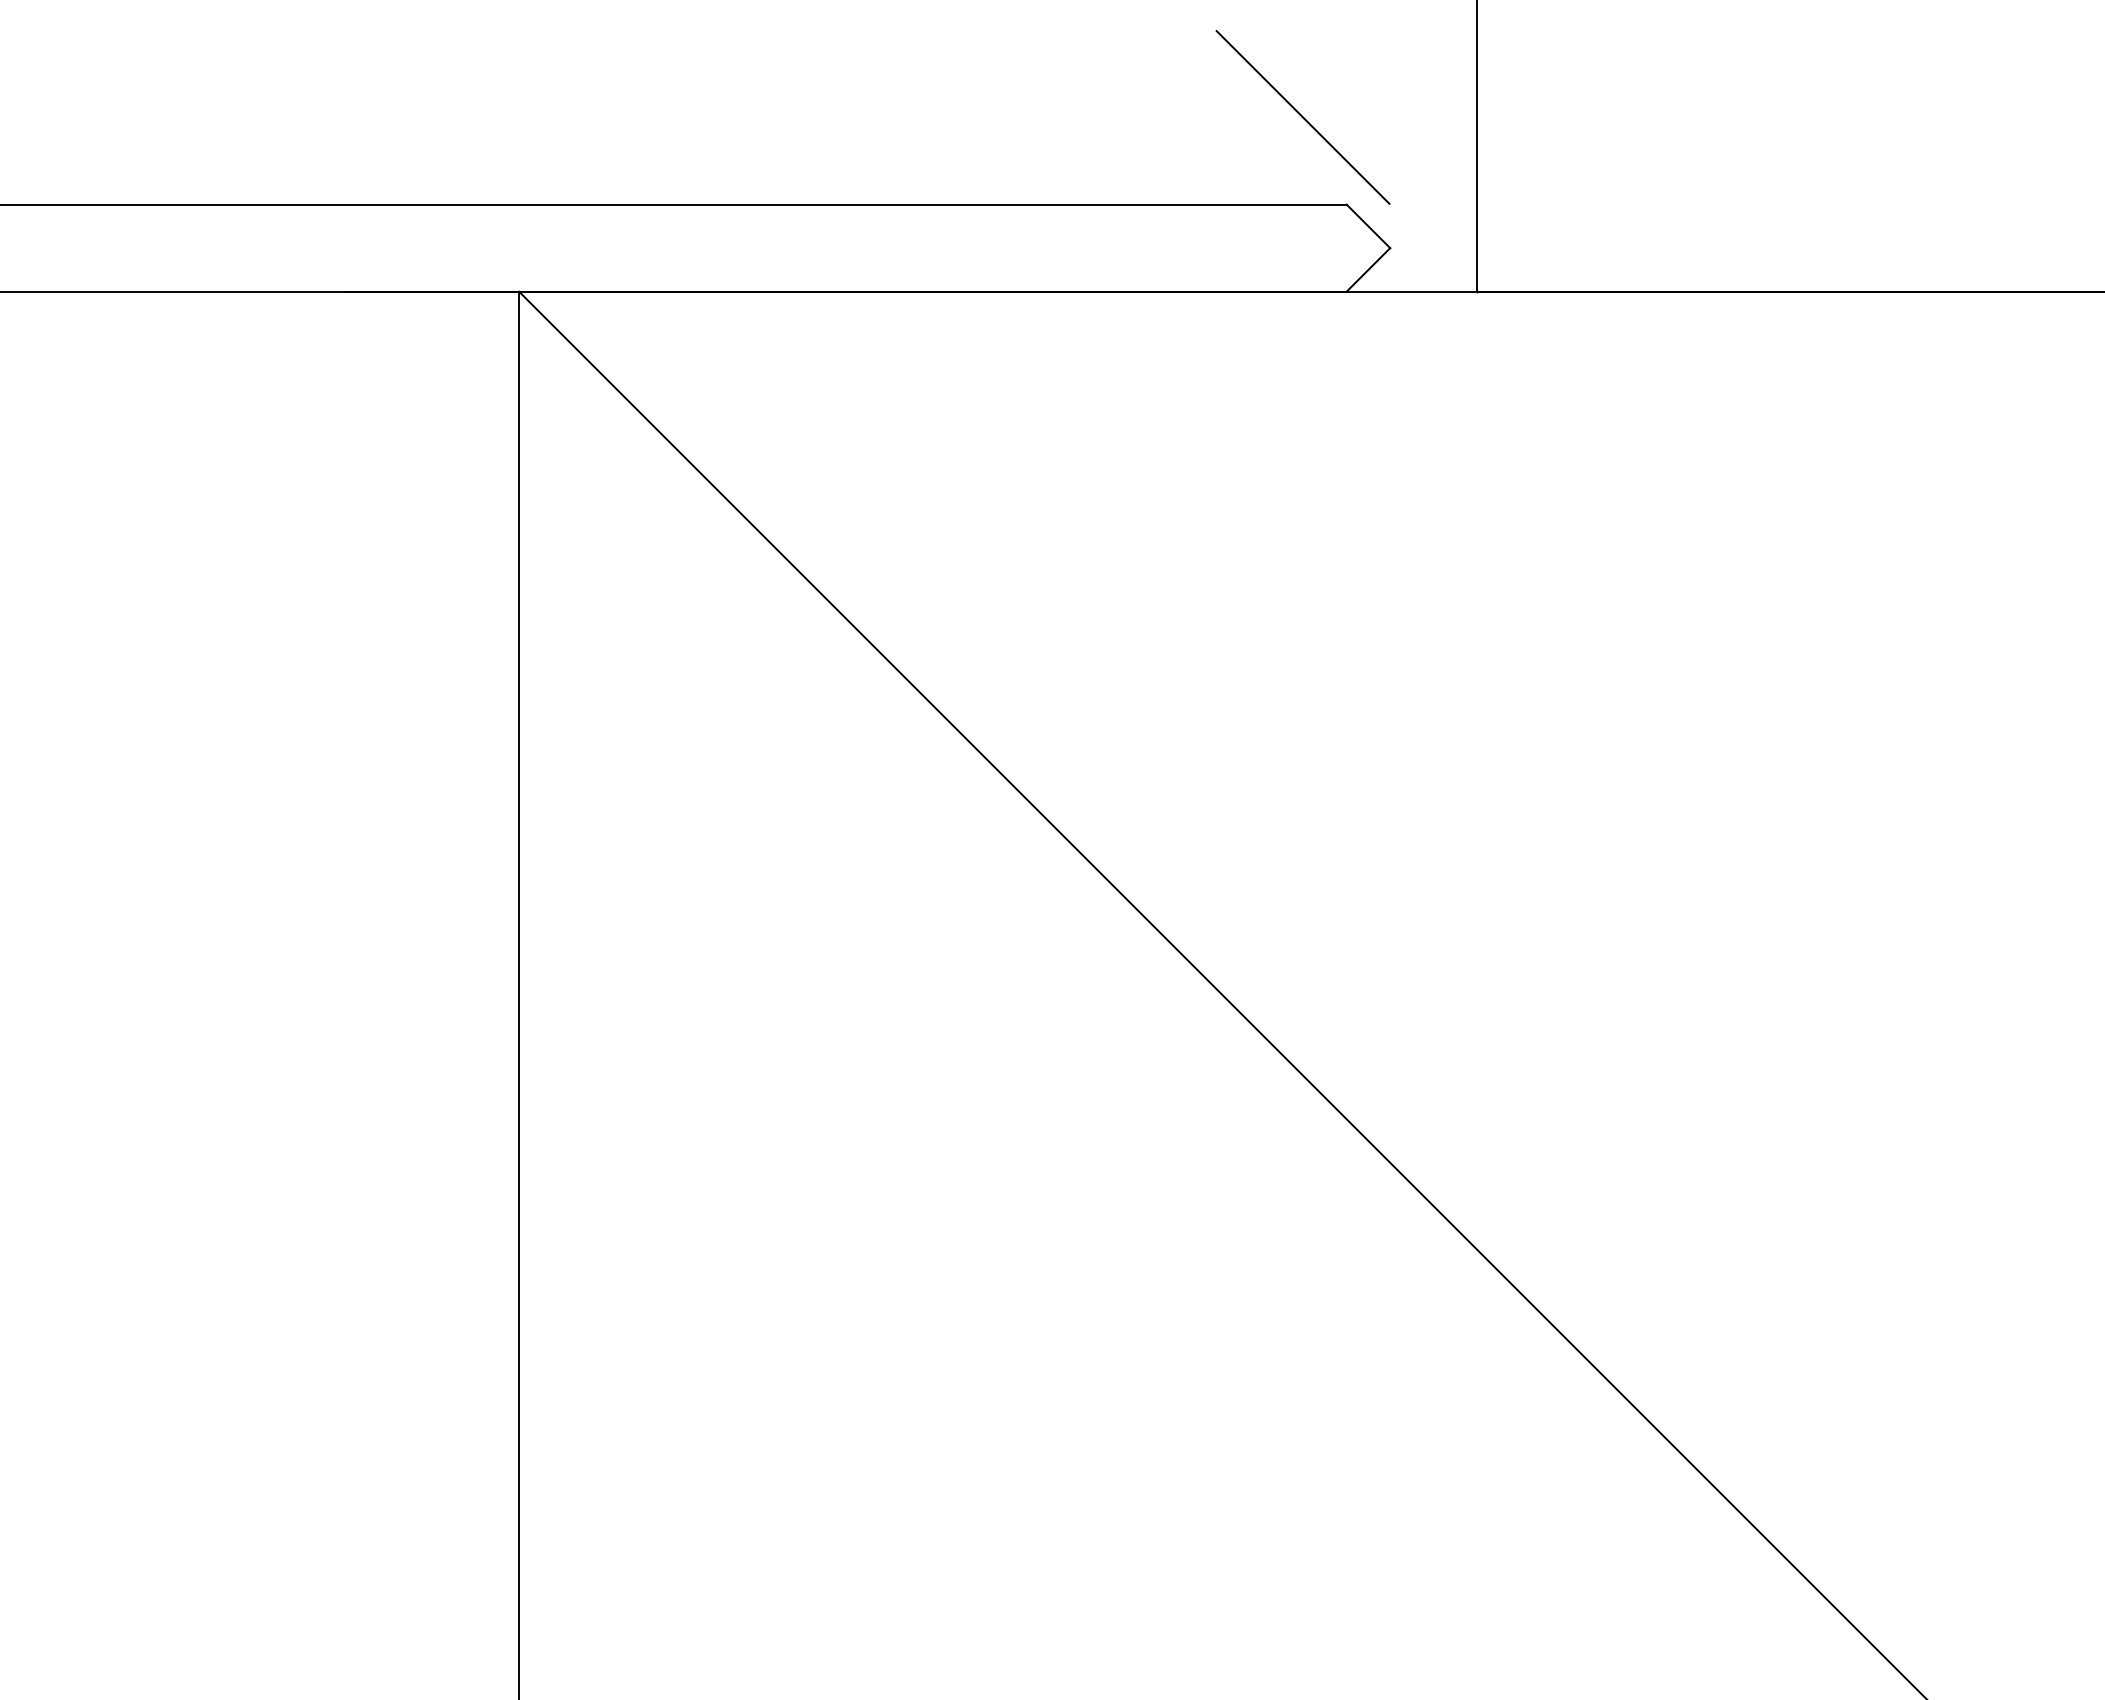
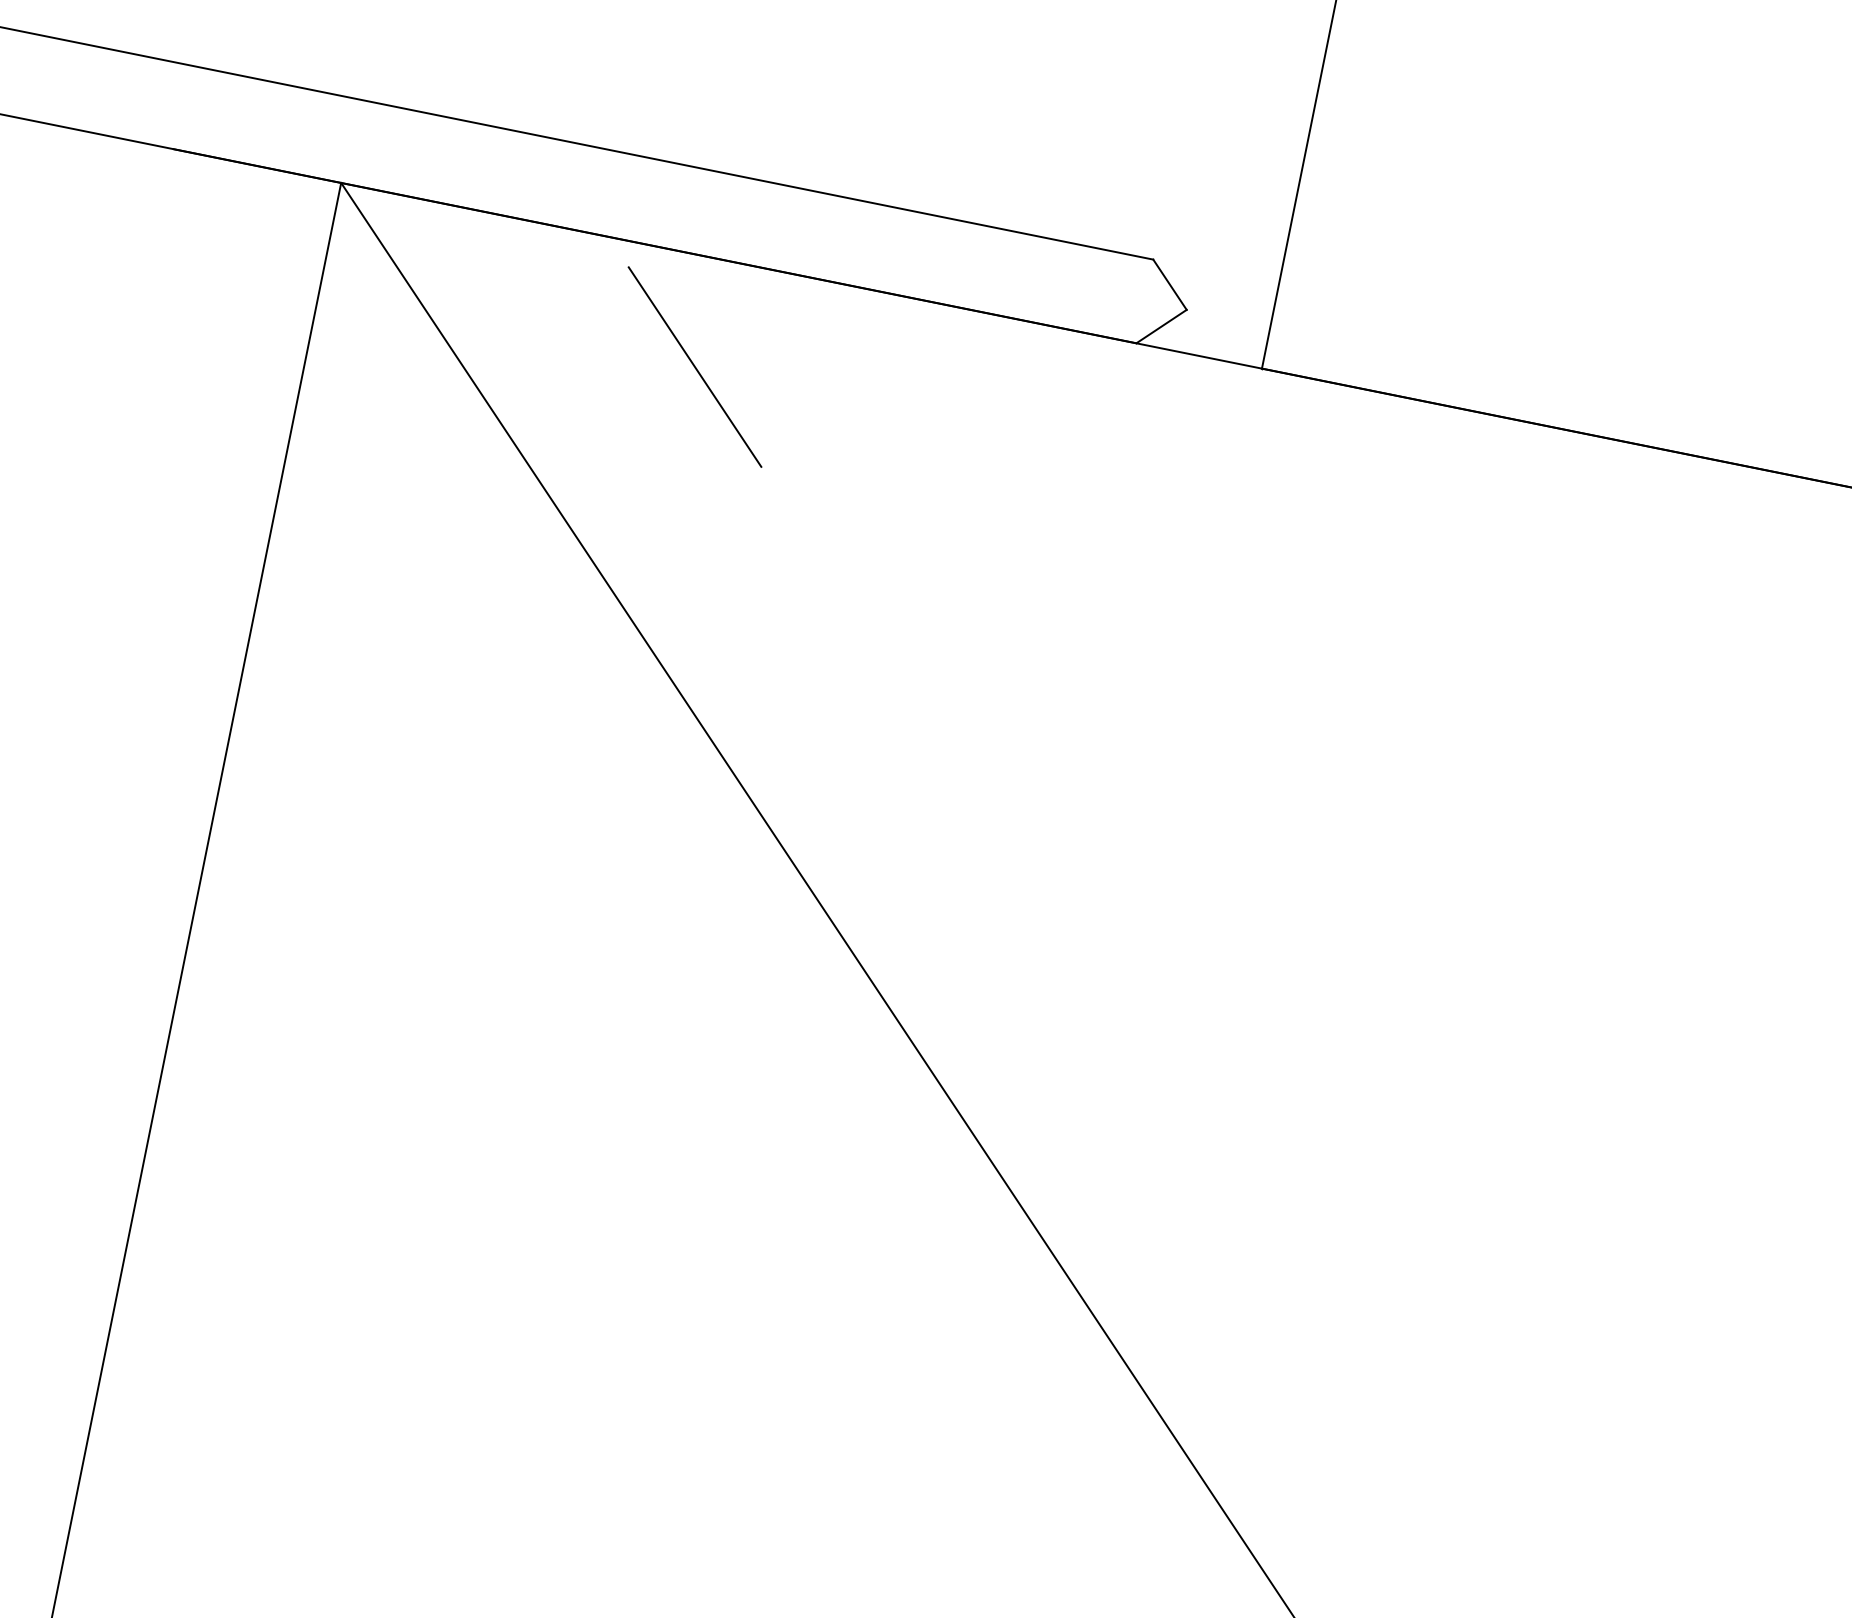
line: (1302, 117) -> (694, 367), moved

